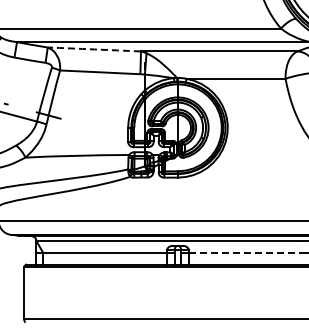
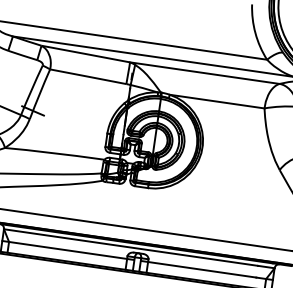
arc: (94, 49) -> (85, 54), dashed -> solid
line: (245, 253) -> (202, 269), dashed -> solid

